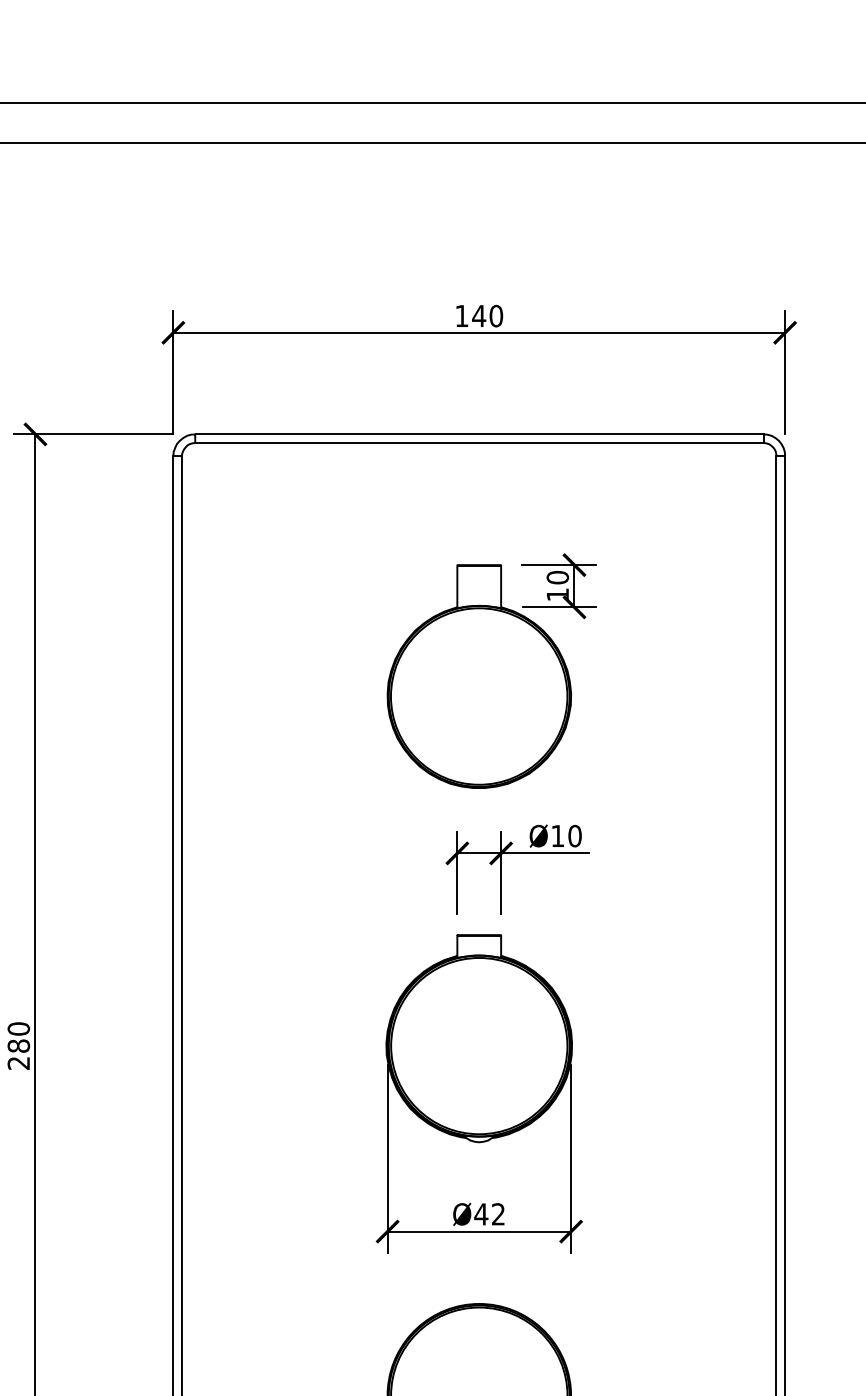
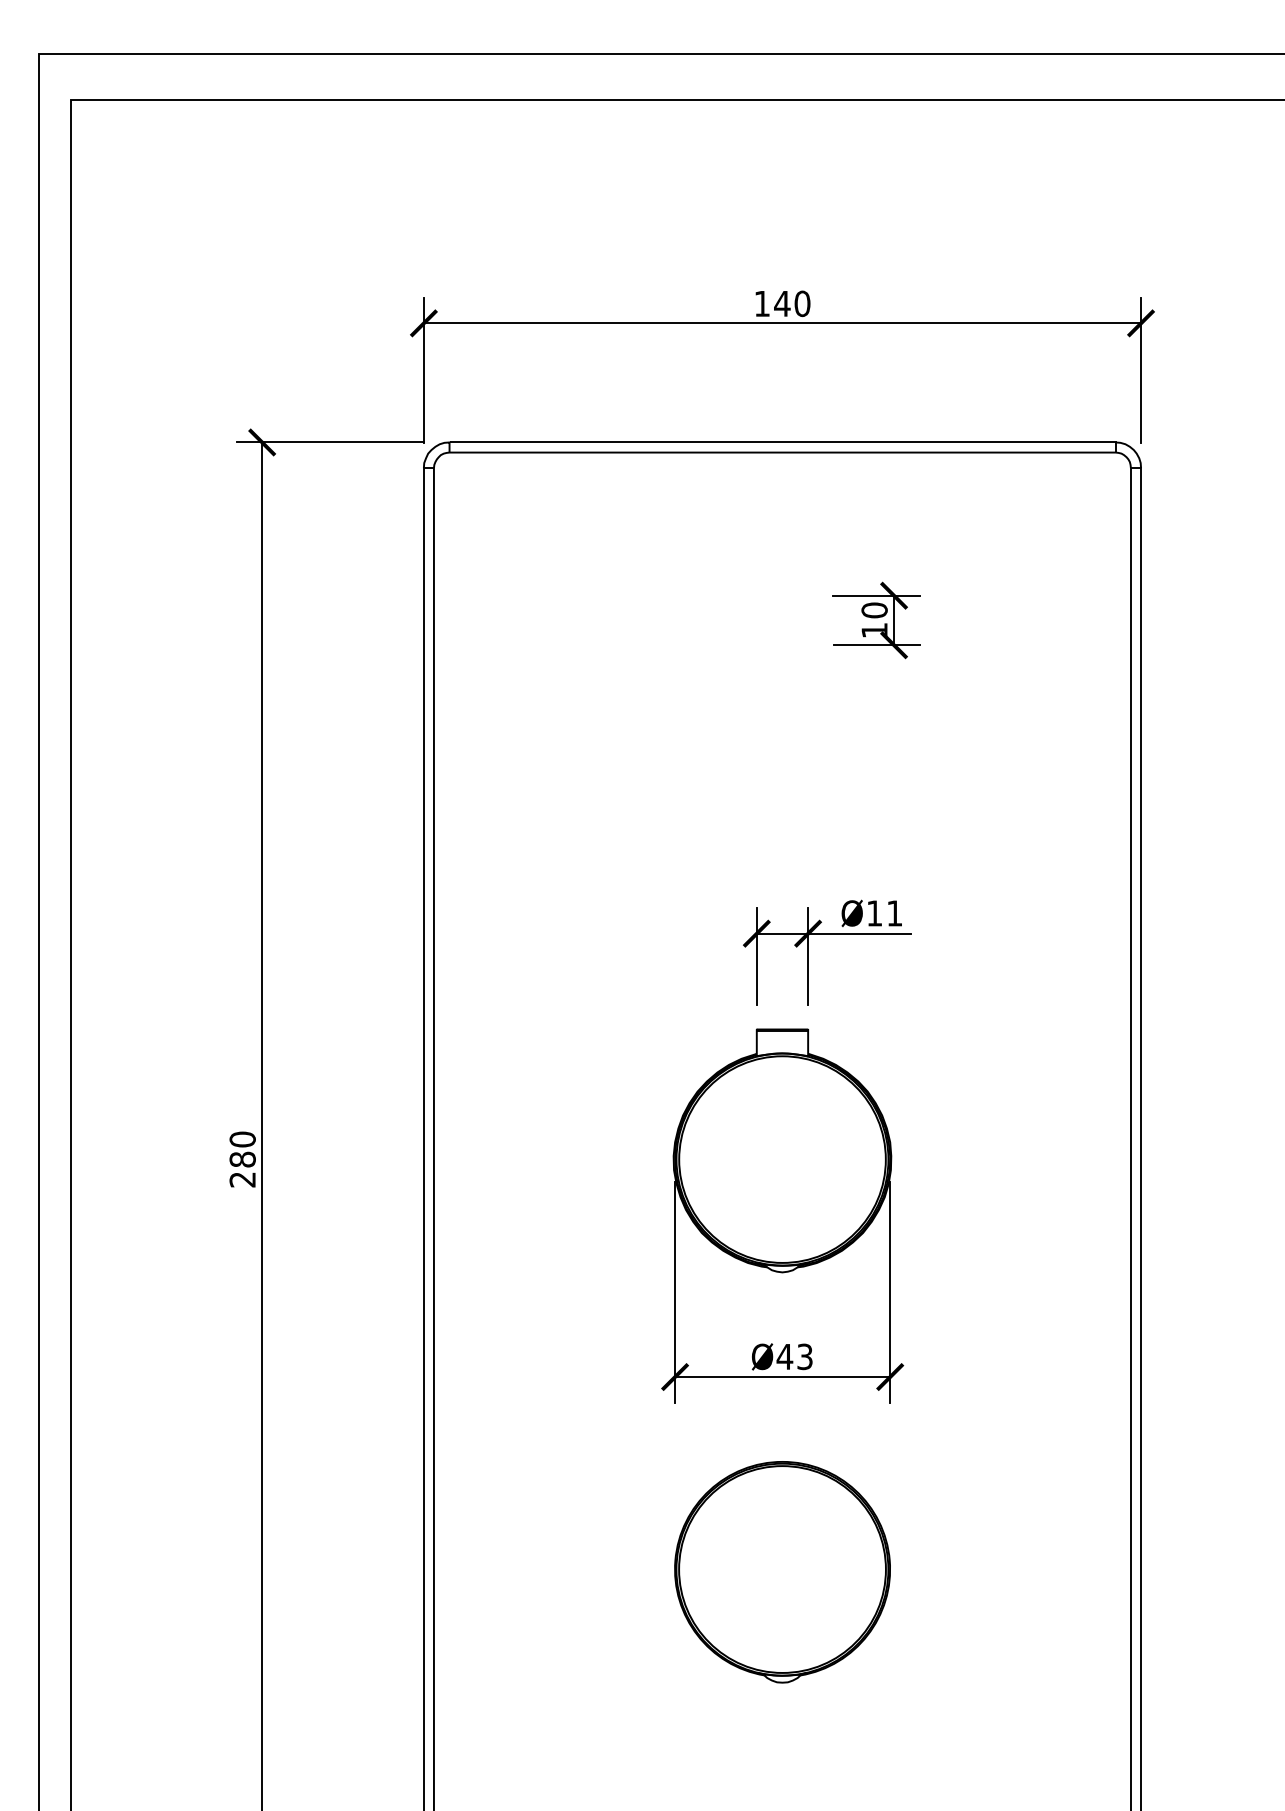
part: (479, 675) -> (782, 725), removed
text: (574, 836) -> (894, 913), Ø10 -> Ø11
text: (498, 1214) -> (804, 1356), Ø42 -> Ø43

